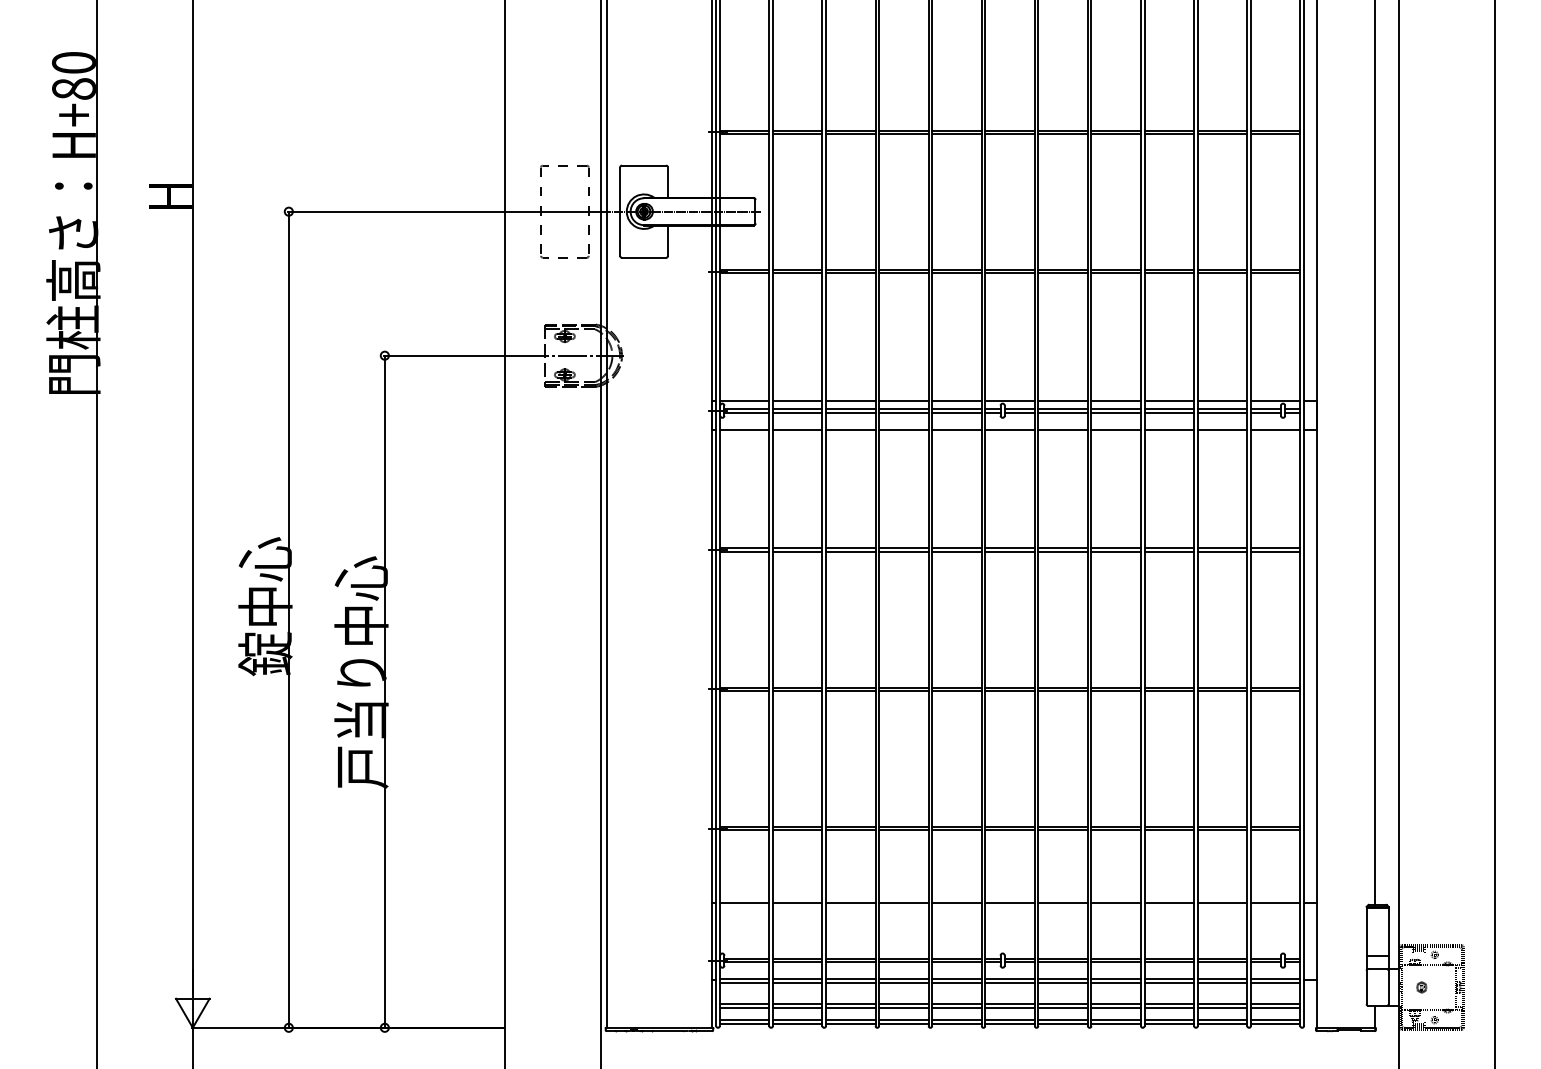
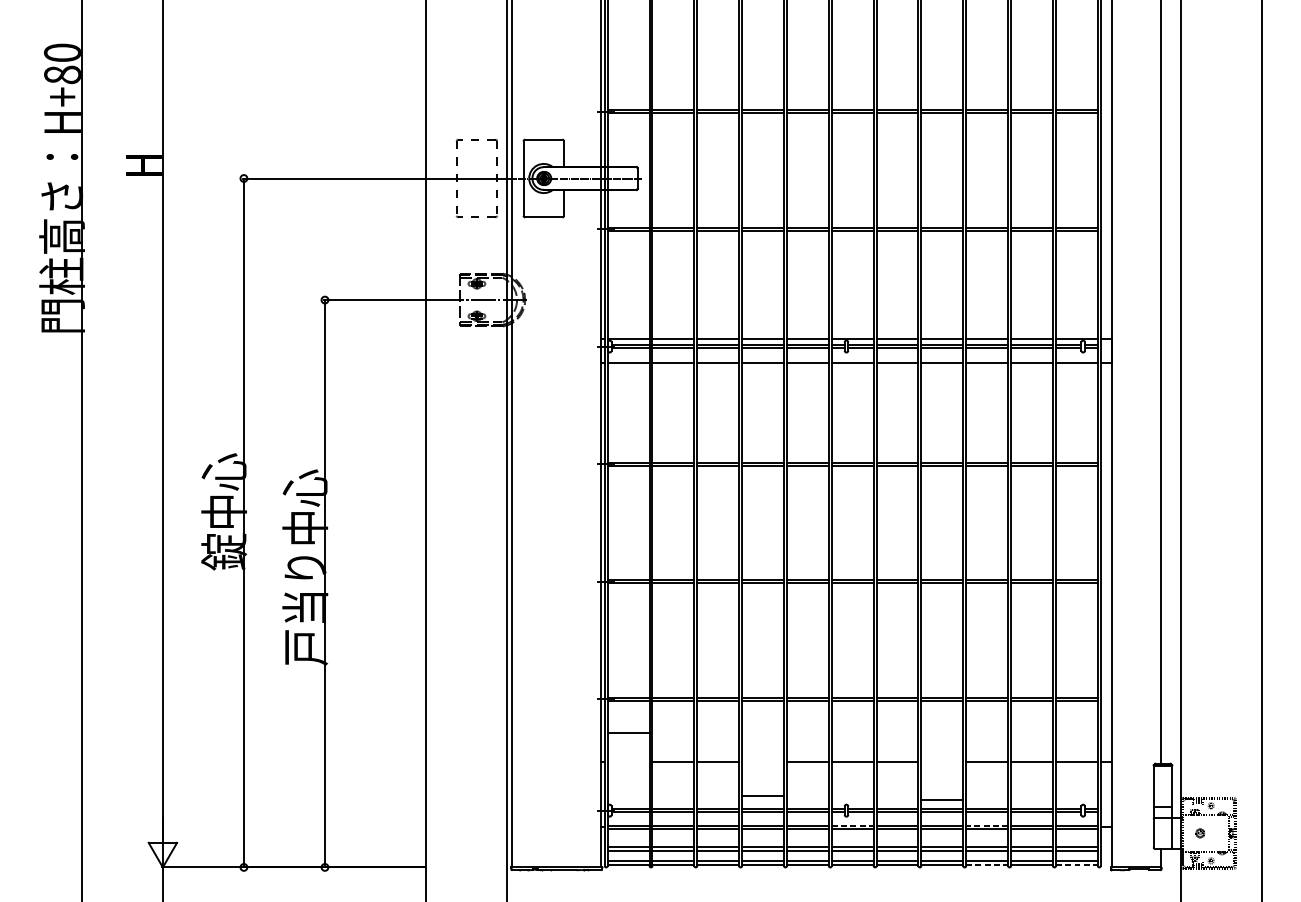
line: (744, 903) -> (628, 732), moved
line: (903, 903) -> (762, 796), moved
line: (1116, 903) -> (942, 800), moved
line: (1010, 978) -> (853, 825), solid -> dashed
line: (1169, 978) -> (987, 825), solid -> dashed
line: (1169, 1024) -> (987, 864), solid -> dashed
line: (1275, 1024) -> (1076, 864), solid -> dashed

